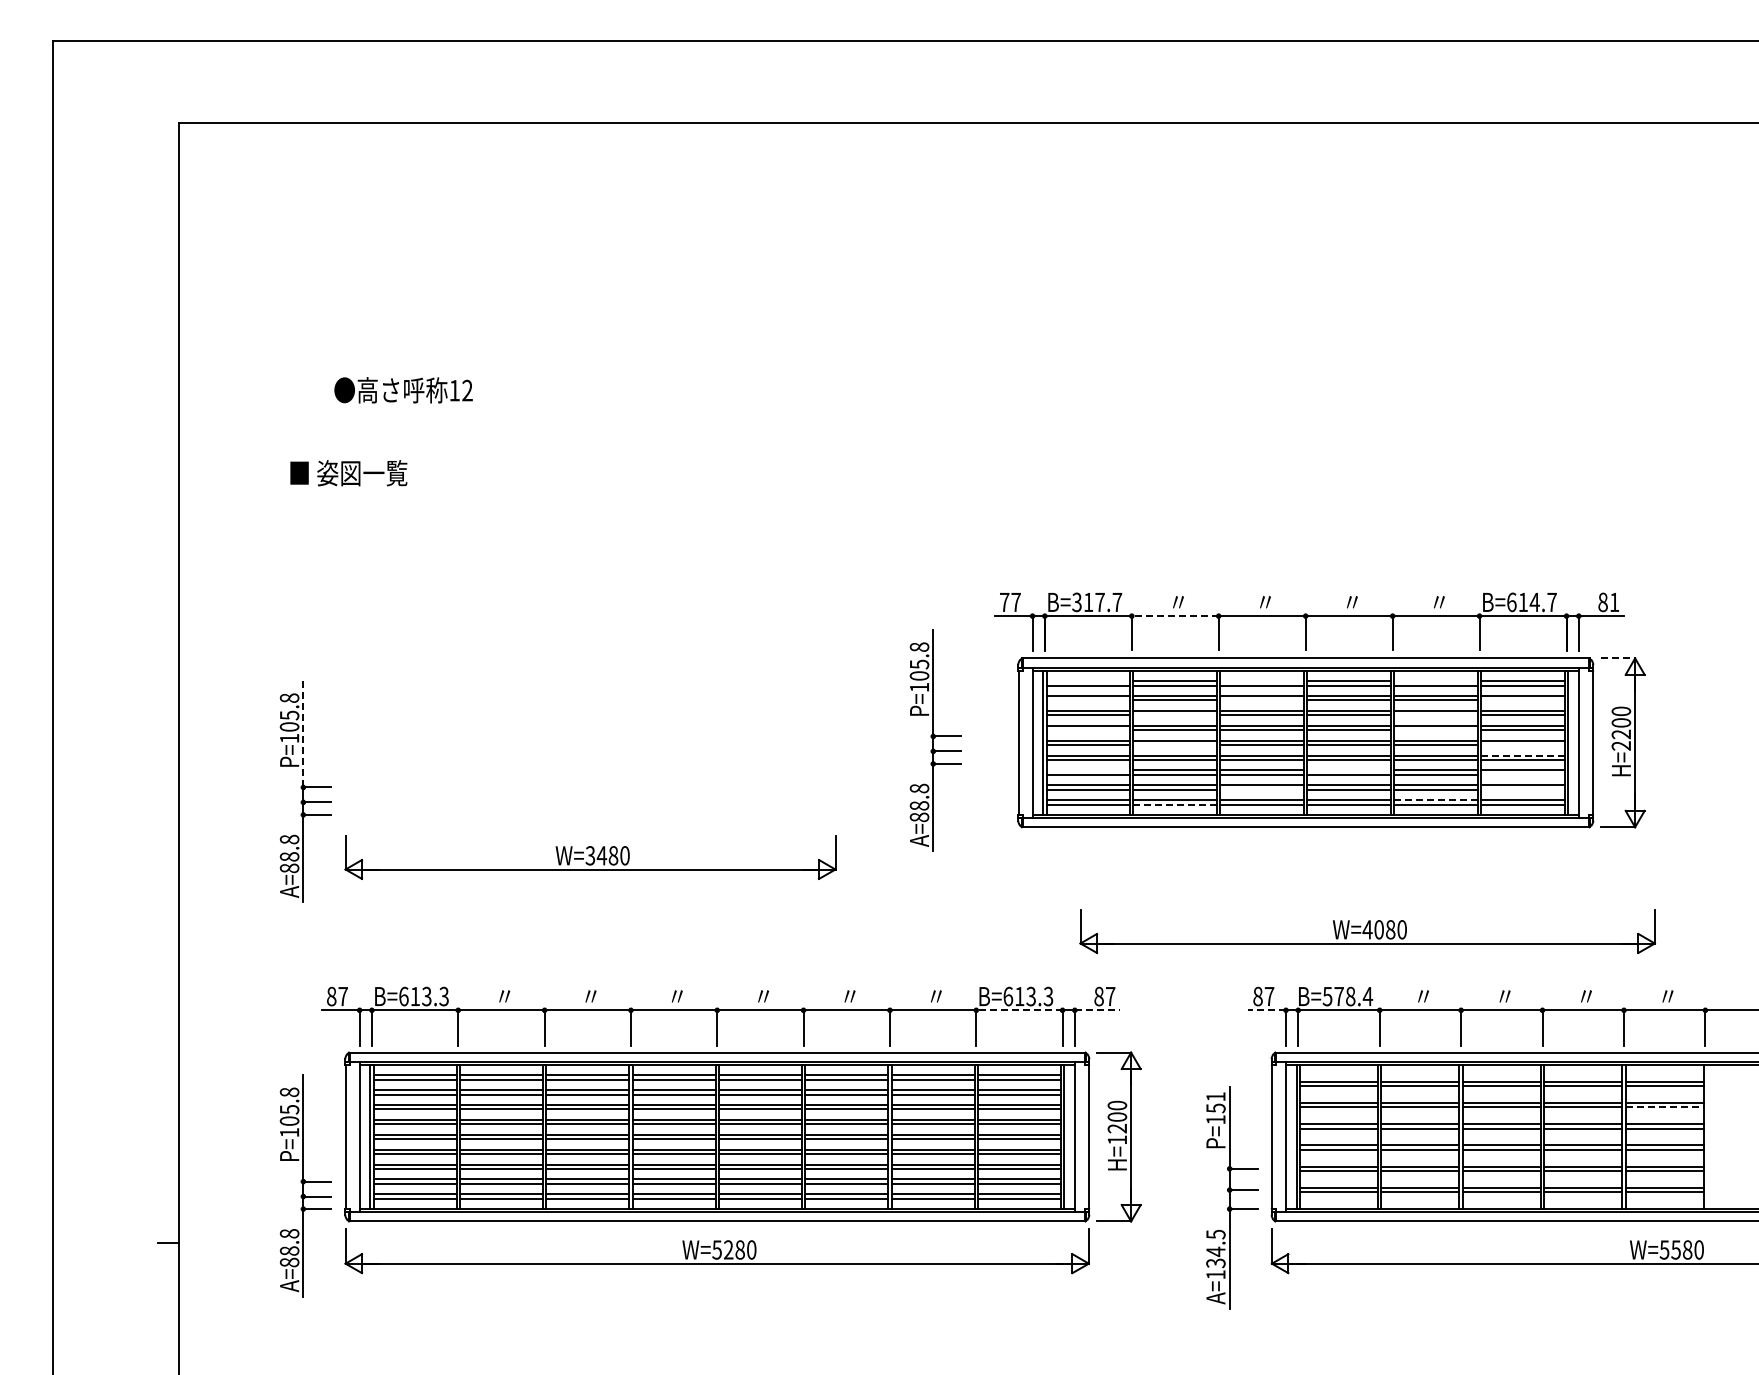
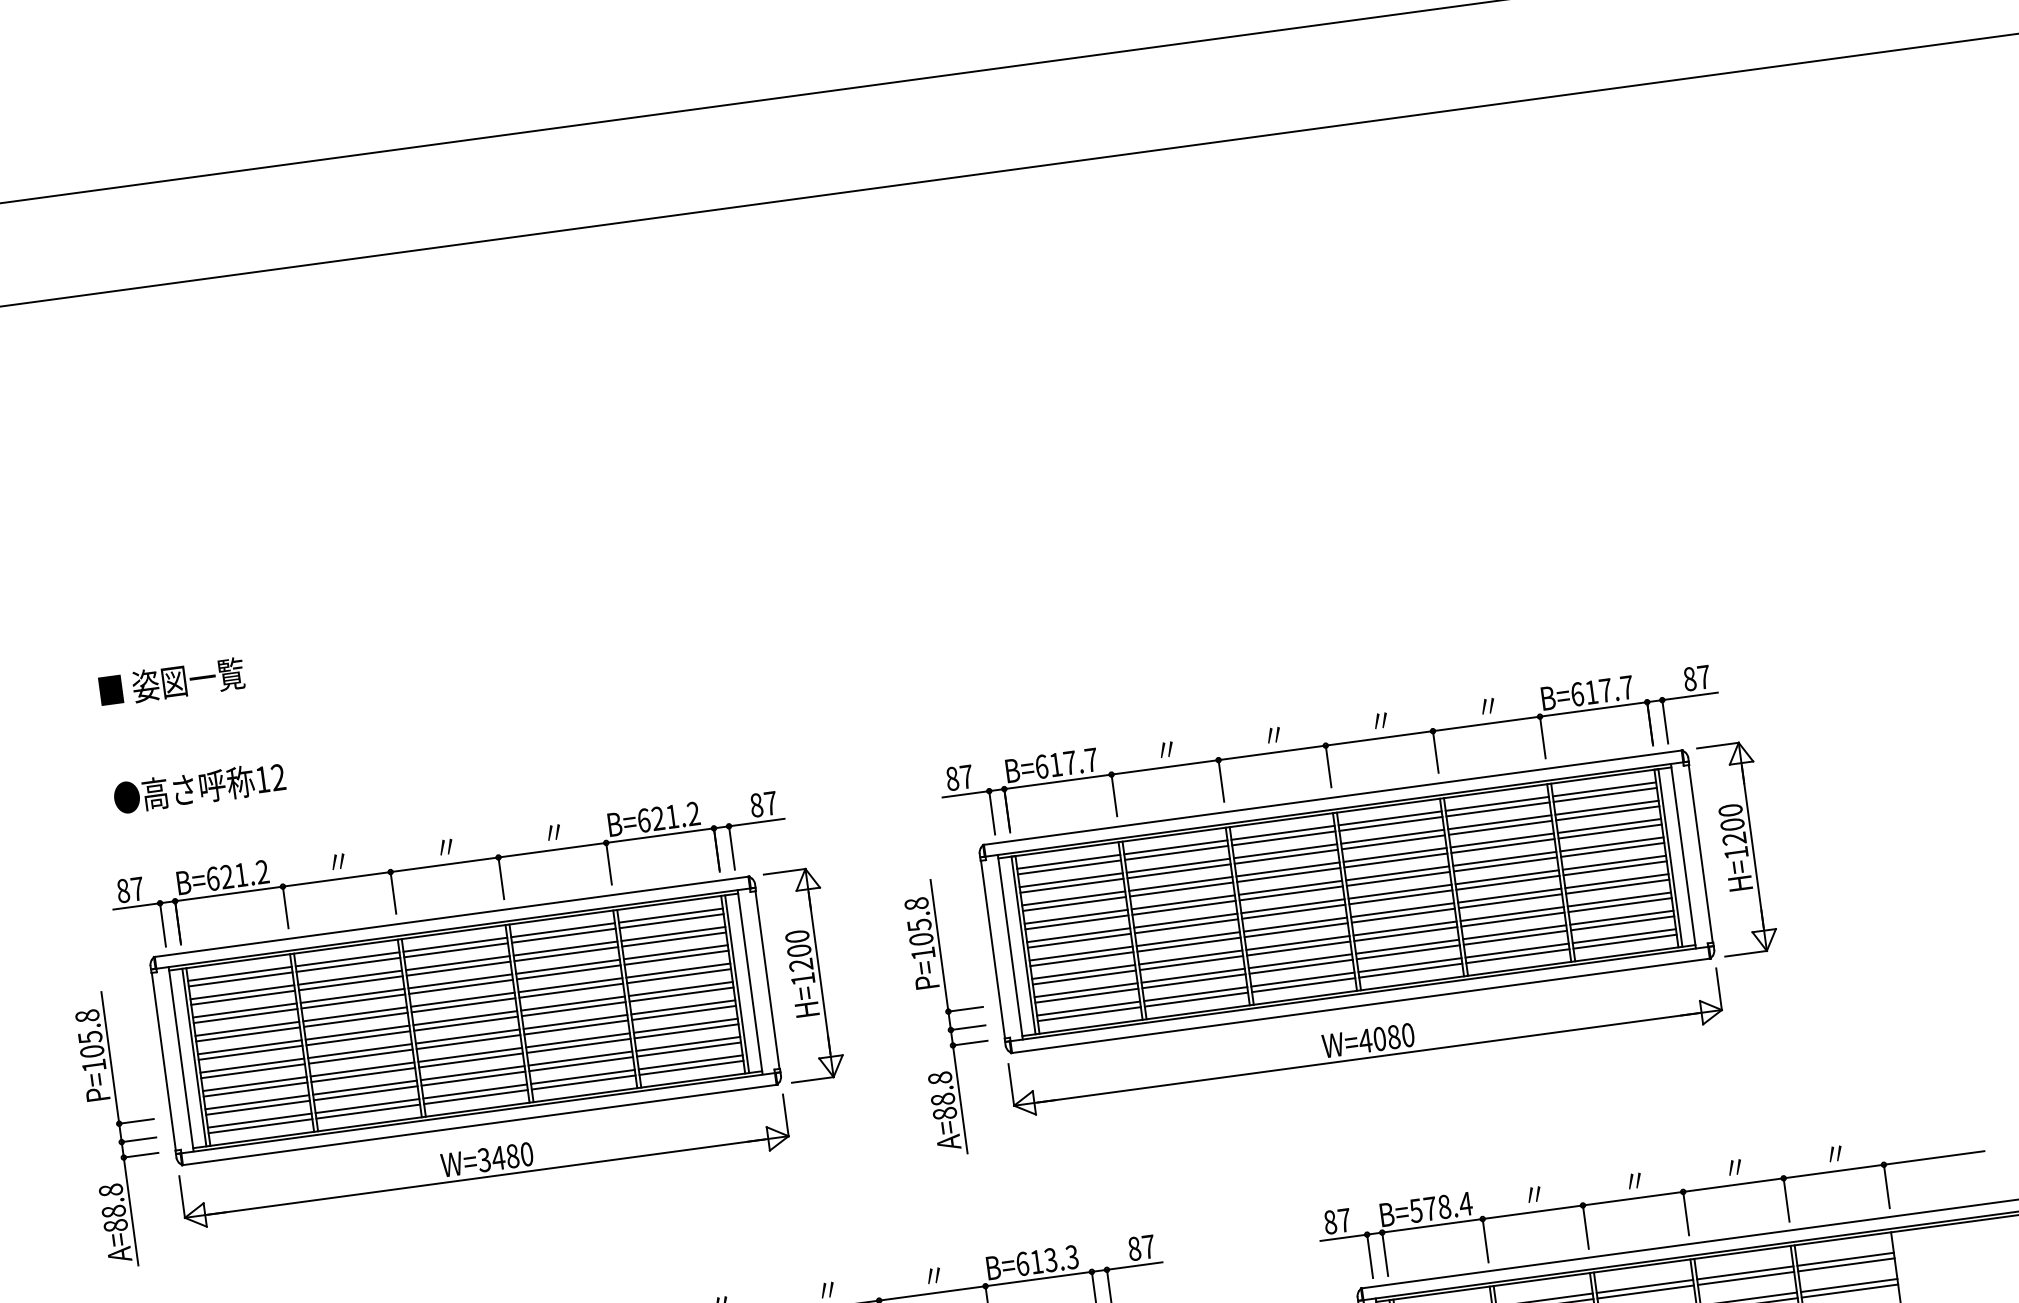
text: (403, 390) -> (199, 787), moved
text: (348, 473) -> (171, 682), moved
text: (1004, 602) -> (952, 779), 77 -> 87
text: (1076, 602) -> (1041, 767), B=317.7 -> B=617.7
text: (1534, 602) -> (1605, 690), B=614.7 -> B=617.7
text: (1614, 602) -> (1704, 677), 81 -> 87
line: (1174, 616) -> (1164, 767), dashed -> solid
line: (1618, 658) -> (1718, 745), dashed -> solid
line: (1088, 681) -> (1069, 862), added
line: (1262, 681) -> (1283, 833), added
line: (1436, 681) -> (1497, 804), added
line: (1088, 700) -> (1072, 885), added
line: (1262, 700) -> (1286, 856), added
line: (1523, 700) -> (1608, 813), added
part: (604, 710) -> (477, 978), added
line: (1175, 715) -> (1181, 889), added
line: (1436, 715) -> (1503, 846), added
line: (1088, 730) -> (1077, 922), added
line: (1436, 730) -> (1506, 864), added
line: (303, 733) -> (110, 1057), dashed -> solid
part: (935, 740) -> (951, 1016), moved
line: (1175, 745) -> (1186, 926), added
line: (1523, 745) -> (1615, 868), added
text: (1620, 745) -> (1735, 852), H=2200 -> H=1200
line: (1523, 755) -> (1617, 881), dashed -> solid
line: (1088, 770) -> (1083, 972), added
line: (1349, 770) -> (1405, 928), added
line: (1523, 774) -> (1620, 904), added
line: (1262, 789) -> (1301, 966), added
line: (1523, 789) -> (1623, 922), added
line: (1436, 800) -> (1517, 951), dashed -> solid
line: (1175, 804) -> (1196, 999), dashed -> solid
part: (1367, 931) -> (1365, 1043), moved
line: (1018, 1010) -> (1037, 1279), dashed -> solid
line: (1097, 1010) -> (1134, 1266), dashed -> solid
line: (1267, 1010) -> (1344, 1237), dashed -> solid
line: (1665, 1107) -> (1850, 1291), dashed -> solid

